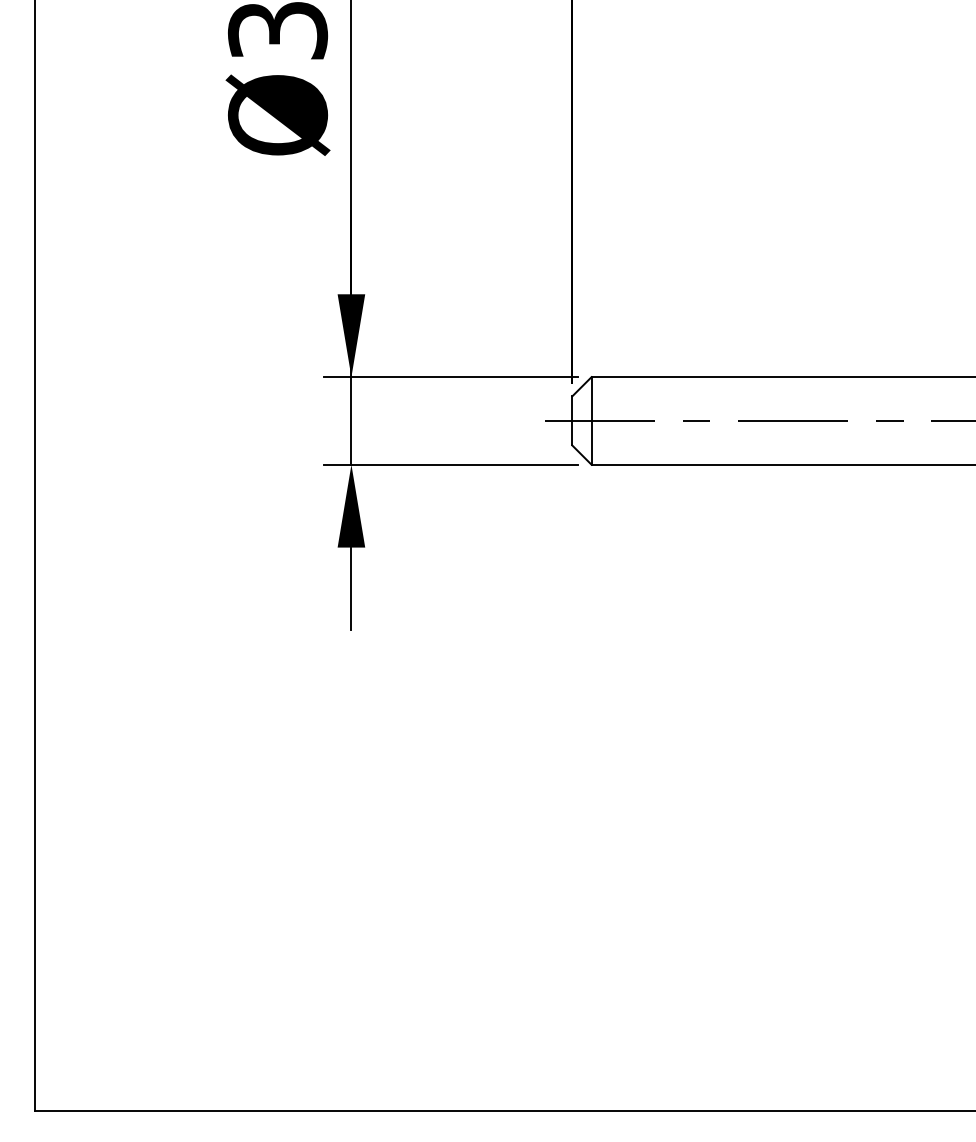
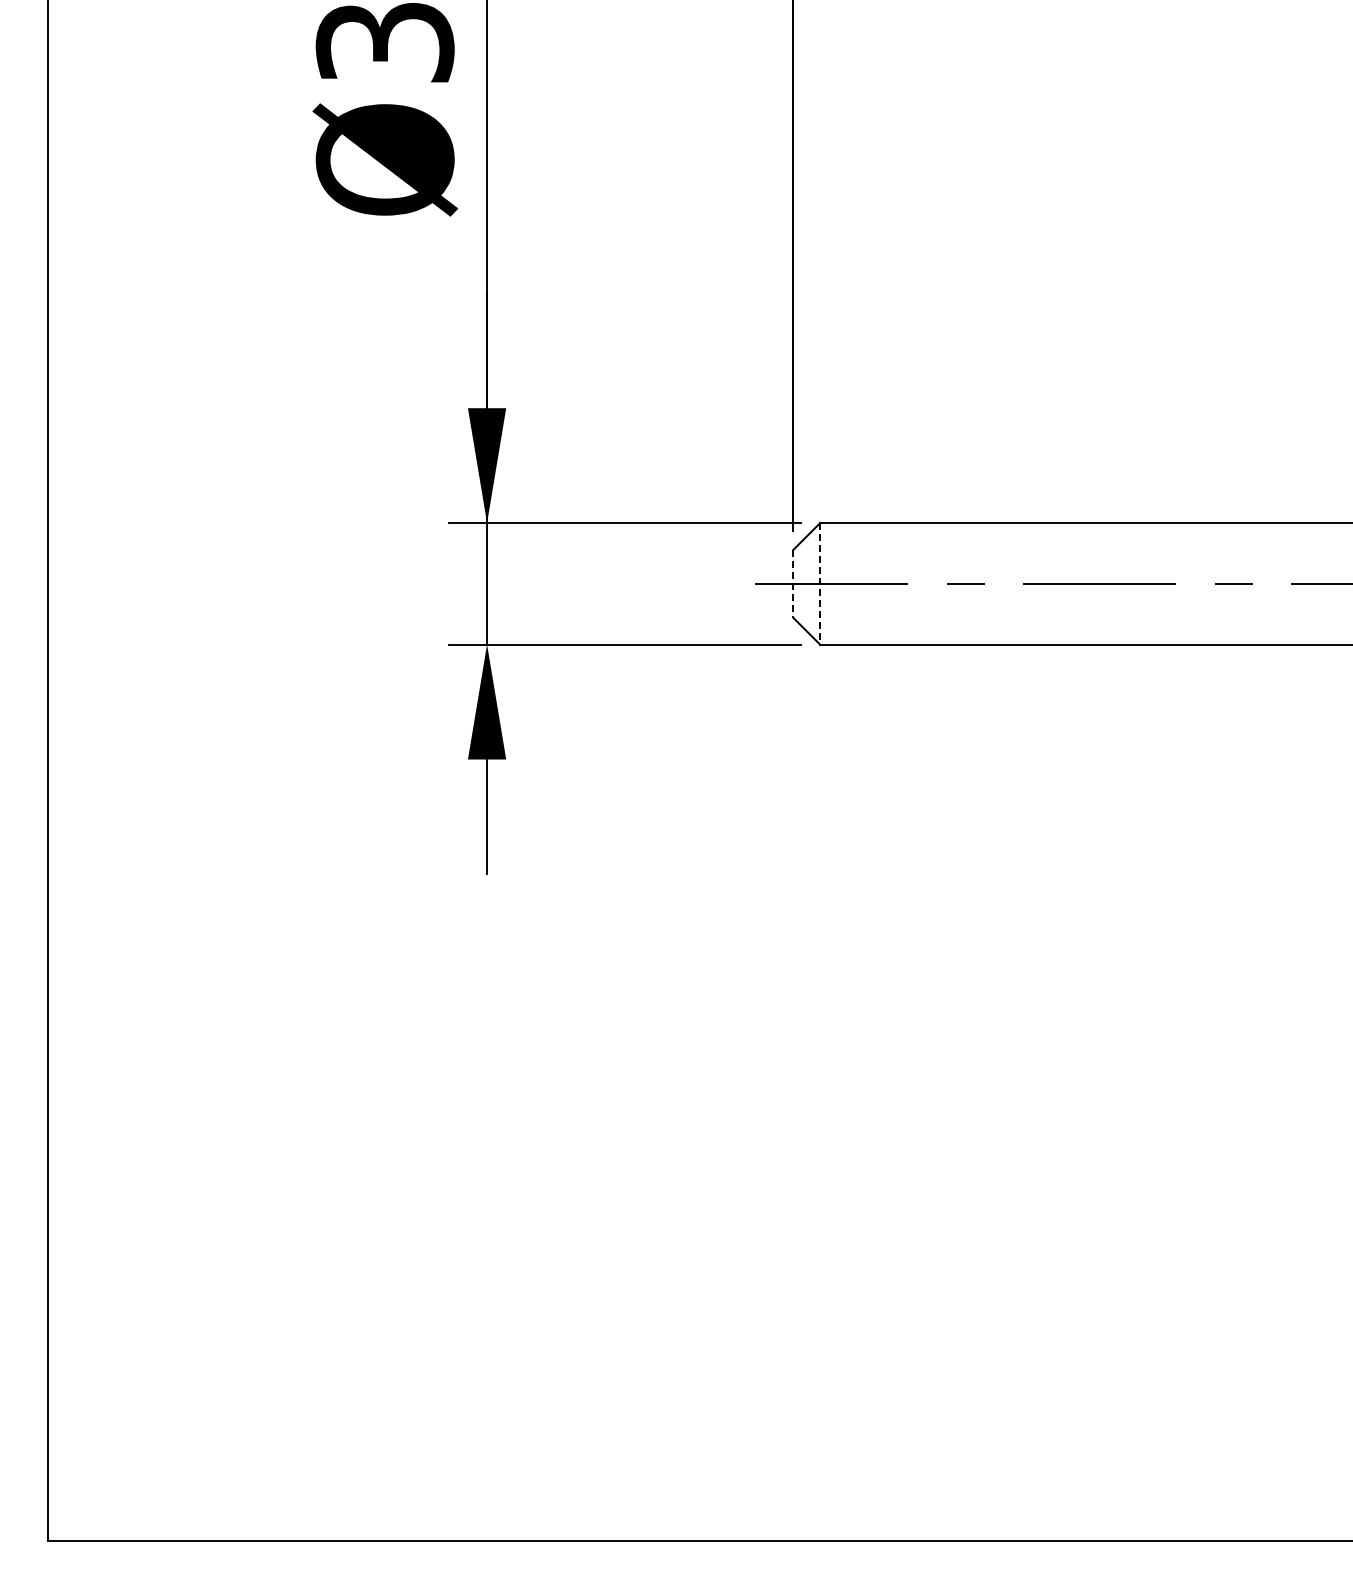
line: (572, 420) -> (793, 583), solid -> dashed
line: (591, 420) -> (820, 583), solid -> dashed

